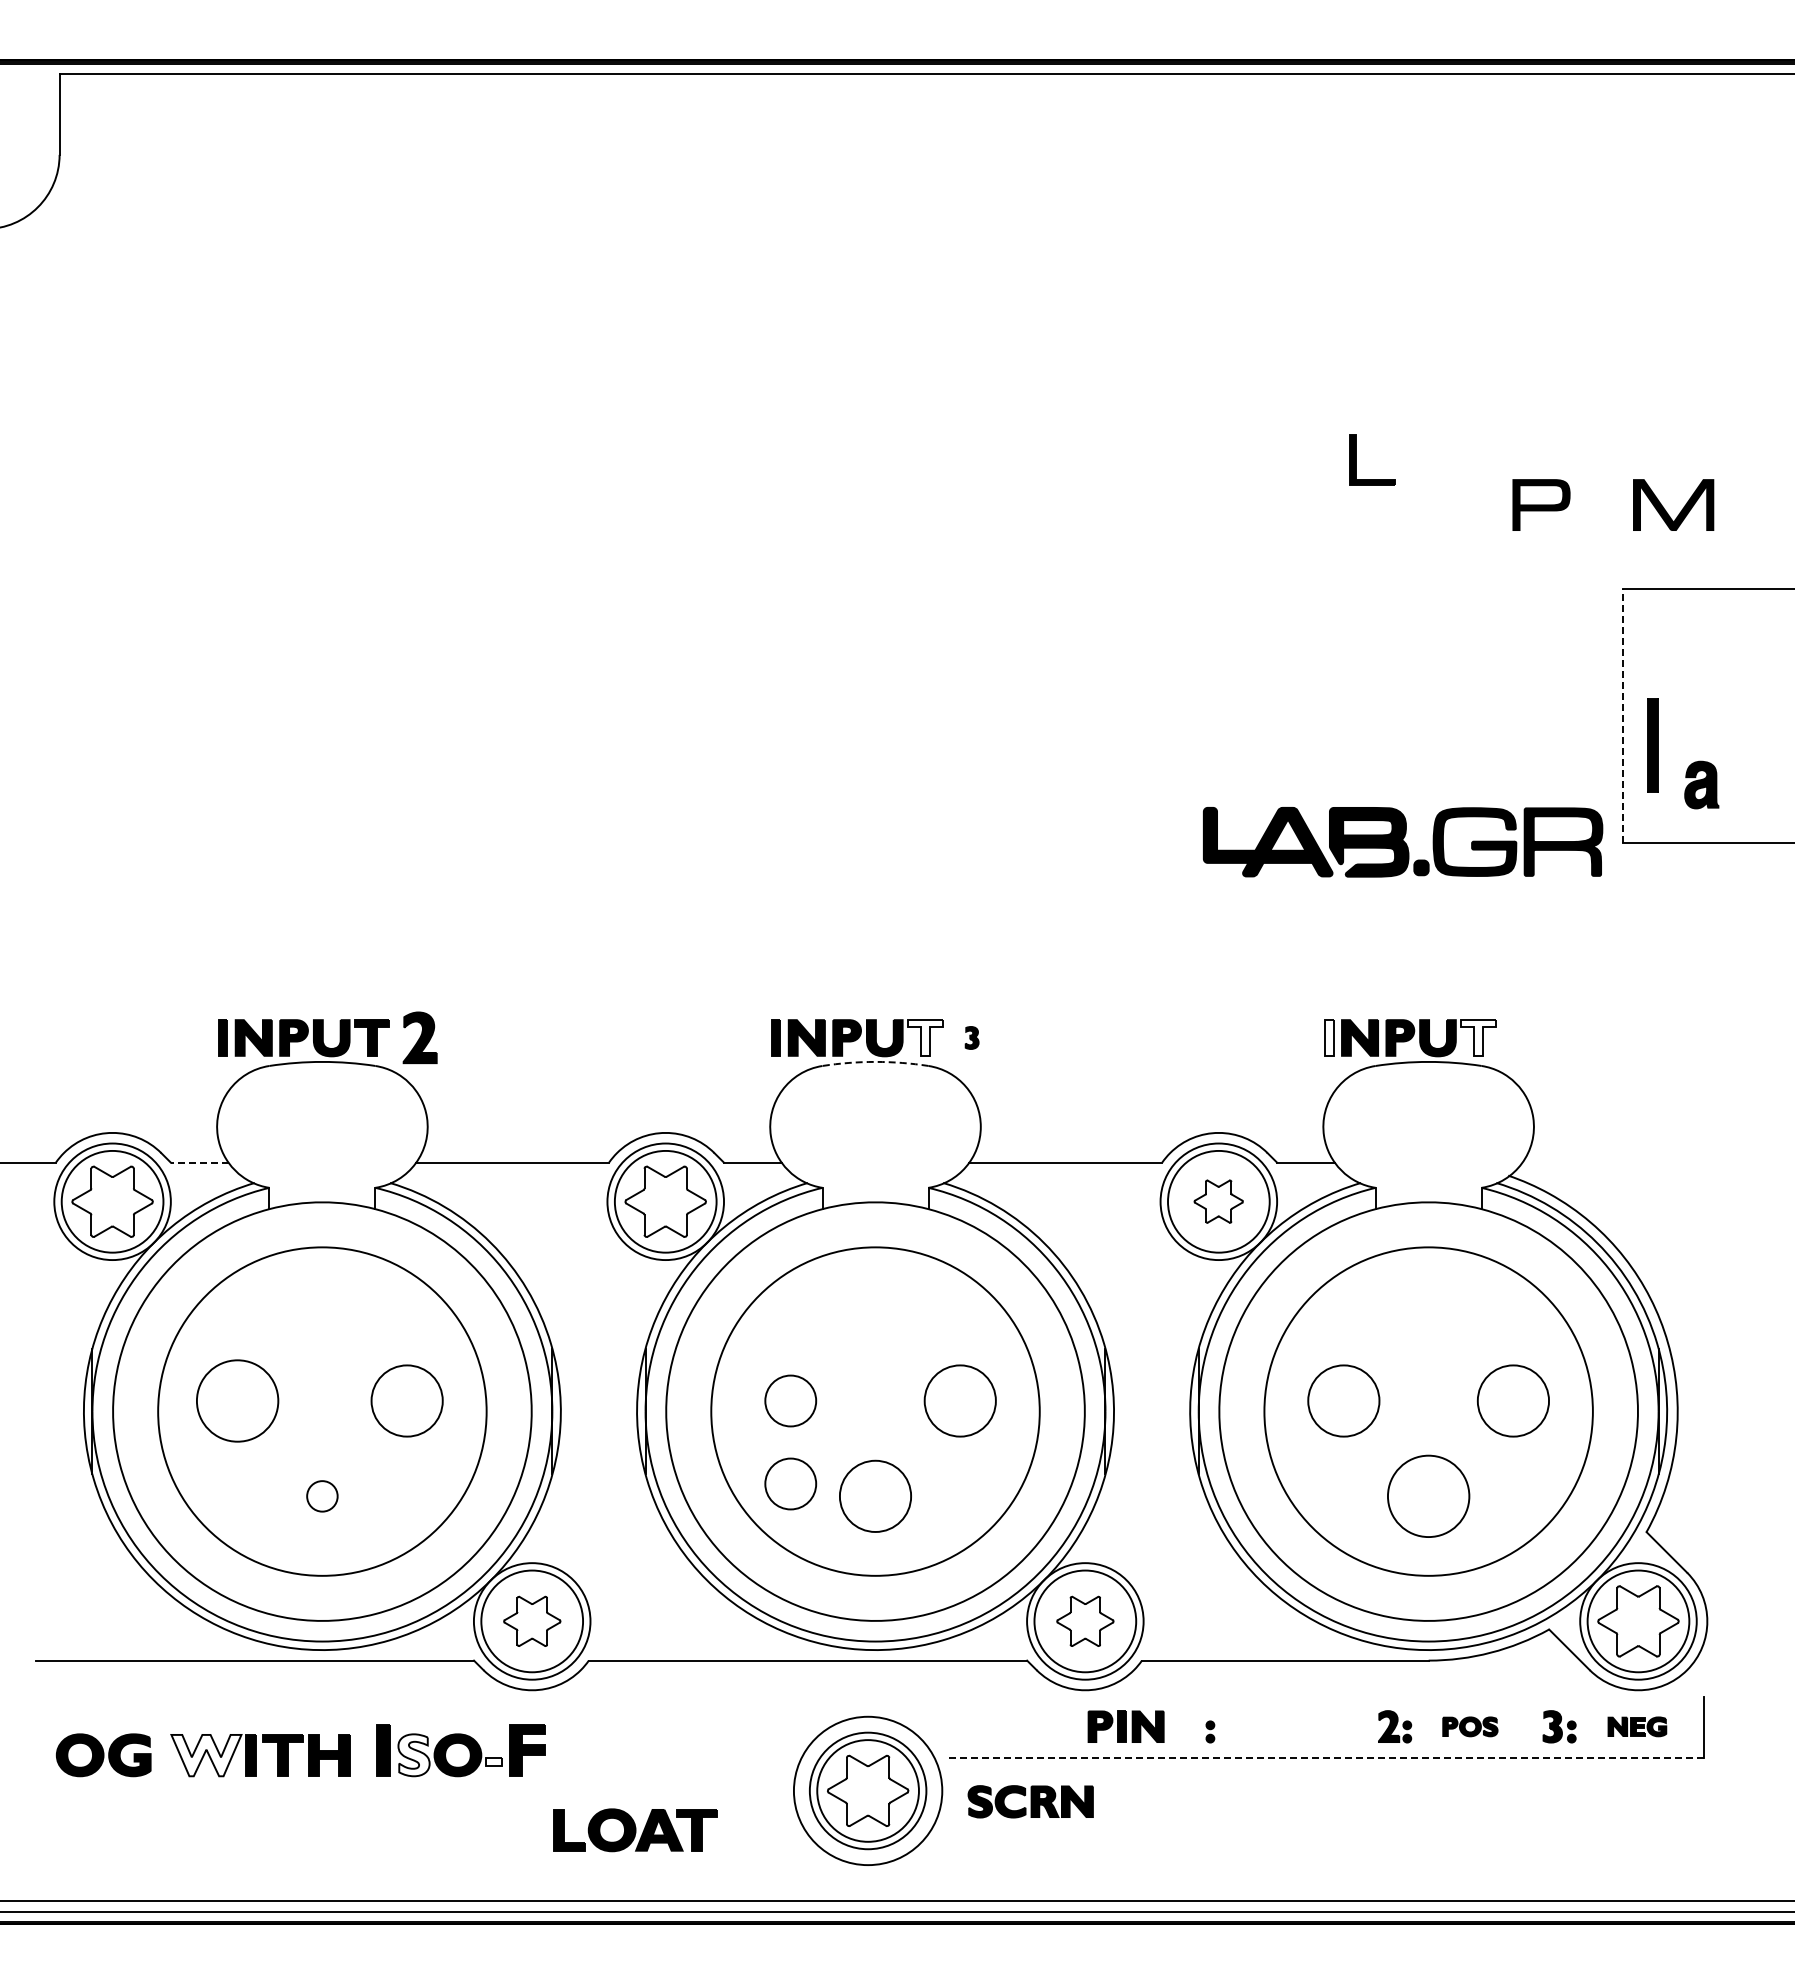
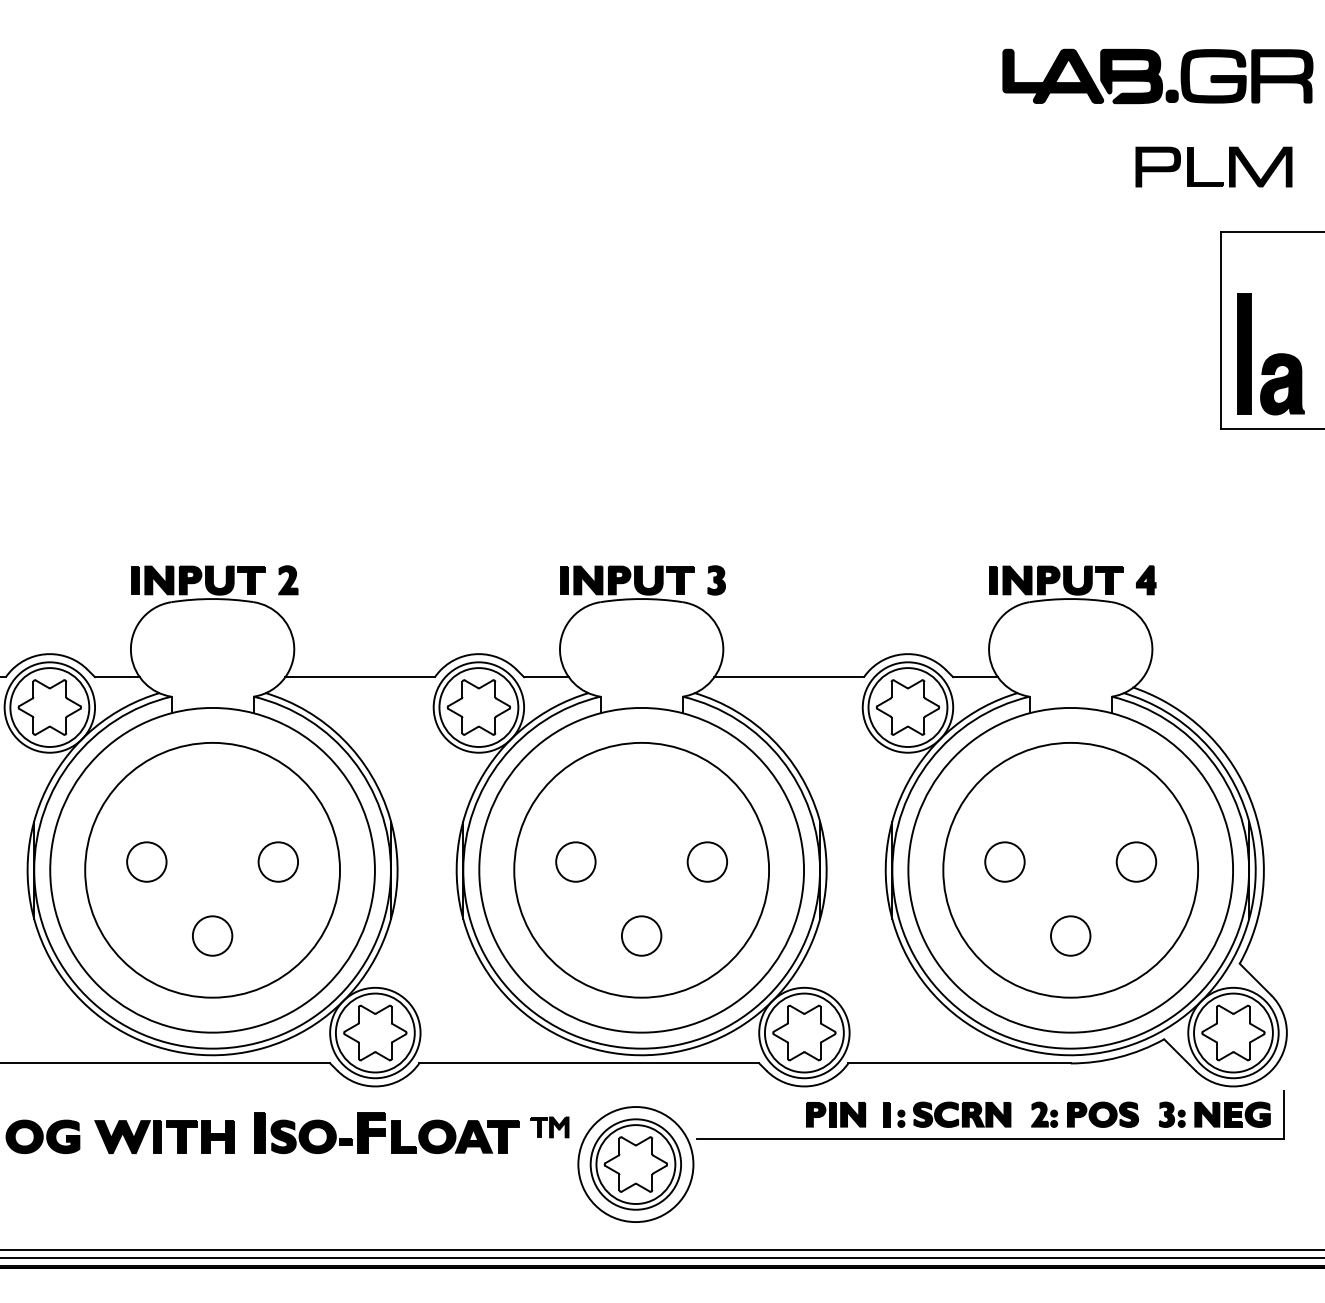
part: (1356, 459) -> (1193, 166), moved
line: (1622, 715) -> (1221, 330), dashed -> solid
part: (1652, 745) -> (1244, 353), size x1.67
part: (1701, 784) -> (1282, 383), size x1.67
part: (1403, 842) -> (1158, 76), moved
part: (419, 1037) -> (287, 580), size x0.71
fill: (924, 1037) -> (679, 580), added
part: (971, 1037) -> (716, 580), size x1.67
fill: (1328, 1037) -> (993, 580), added
fill: (1478, 1037) -> (1109, 580), added
part: (1525, 1037) -> (1145, 580), added
arc: (875, 1061) -> (641, 598), dashed -> solid
line: (199, 1162) -> (117, 677), dashed -> solid
part: (1218, 1201) -> (907, 707), size x1.67
circle: (237, 1400) -> (146, 861), size x0.62
circle: (406, 1400) -> (277, 861), size x0.71
circle: (959, 1400) -> (706, 861), size x0.71
circle: (1343, 1400) -> (1004, 861), size x0.71
circle: (1513, 1400) -> (1136, 861), size x0.71
circle: (790, 1483) -> (575, 926), removed
circle: (321, 1495) -> (211, 935), size x1.67
circle: (875, 1495) -> (641, 935), size x0.71
circle: (1428, 1495) -> (1070, 935), size x0.62
part: (532, 1621) -> (375, 1033), size x1.43
part: (1085, 1621) -> (804, 1033), size x1.43
part: (1191, 1726) -> (886, 1114), added
part: (1470, 1726) -> (1103, 1114), size x1.67
part: (1637, 1726) -> (1232, 1114), size x1.67
part: (757, 1742) -> (550, 1126), added
fill: (206, 1755) -> (122, 1137), added
fill: (413, 1755) -> (283, 1137), added
line: (1324, 1757) -> (989, 1138), dashed -> solid
fill: (493, 1761) -> (345, 1141), added
part: (1030, 1801) -> (961, 1114), moved
part: (635, 1830) -> (455, 1137), moved

